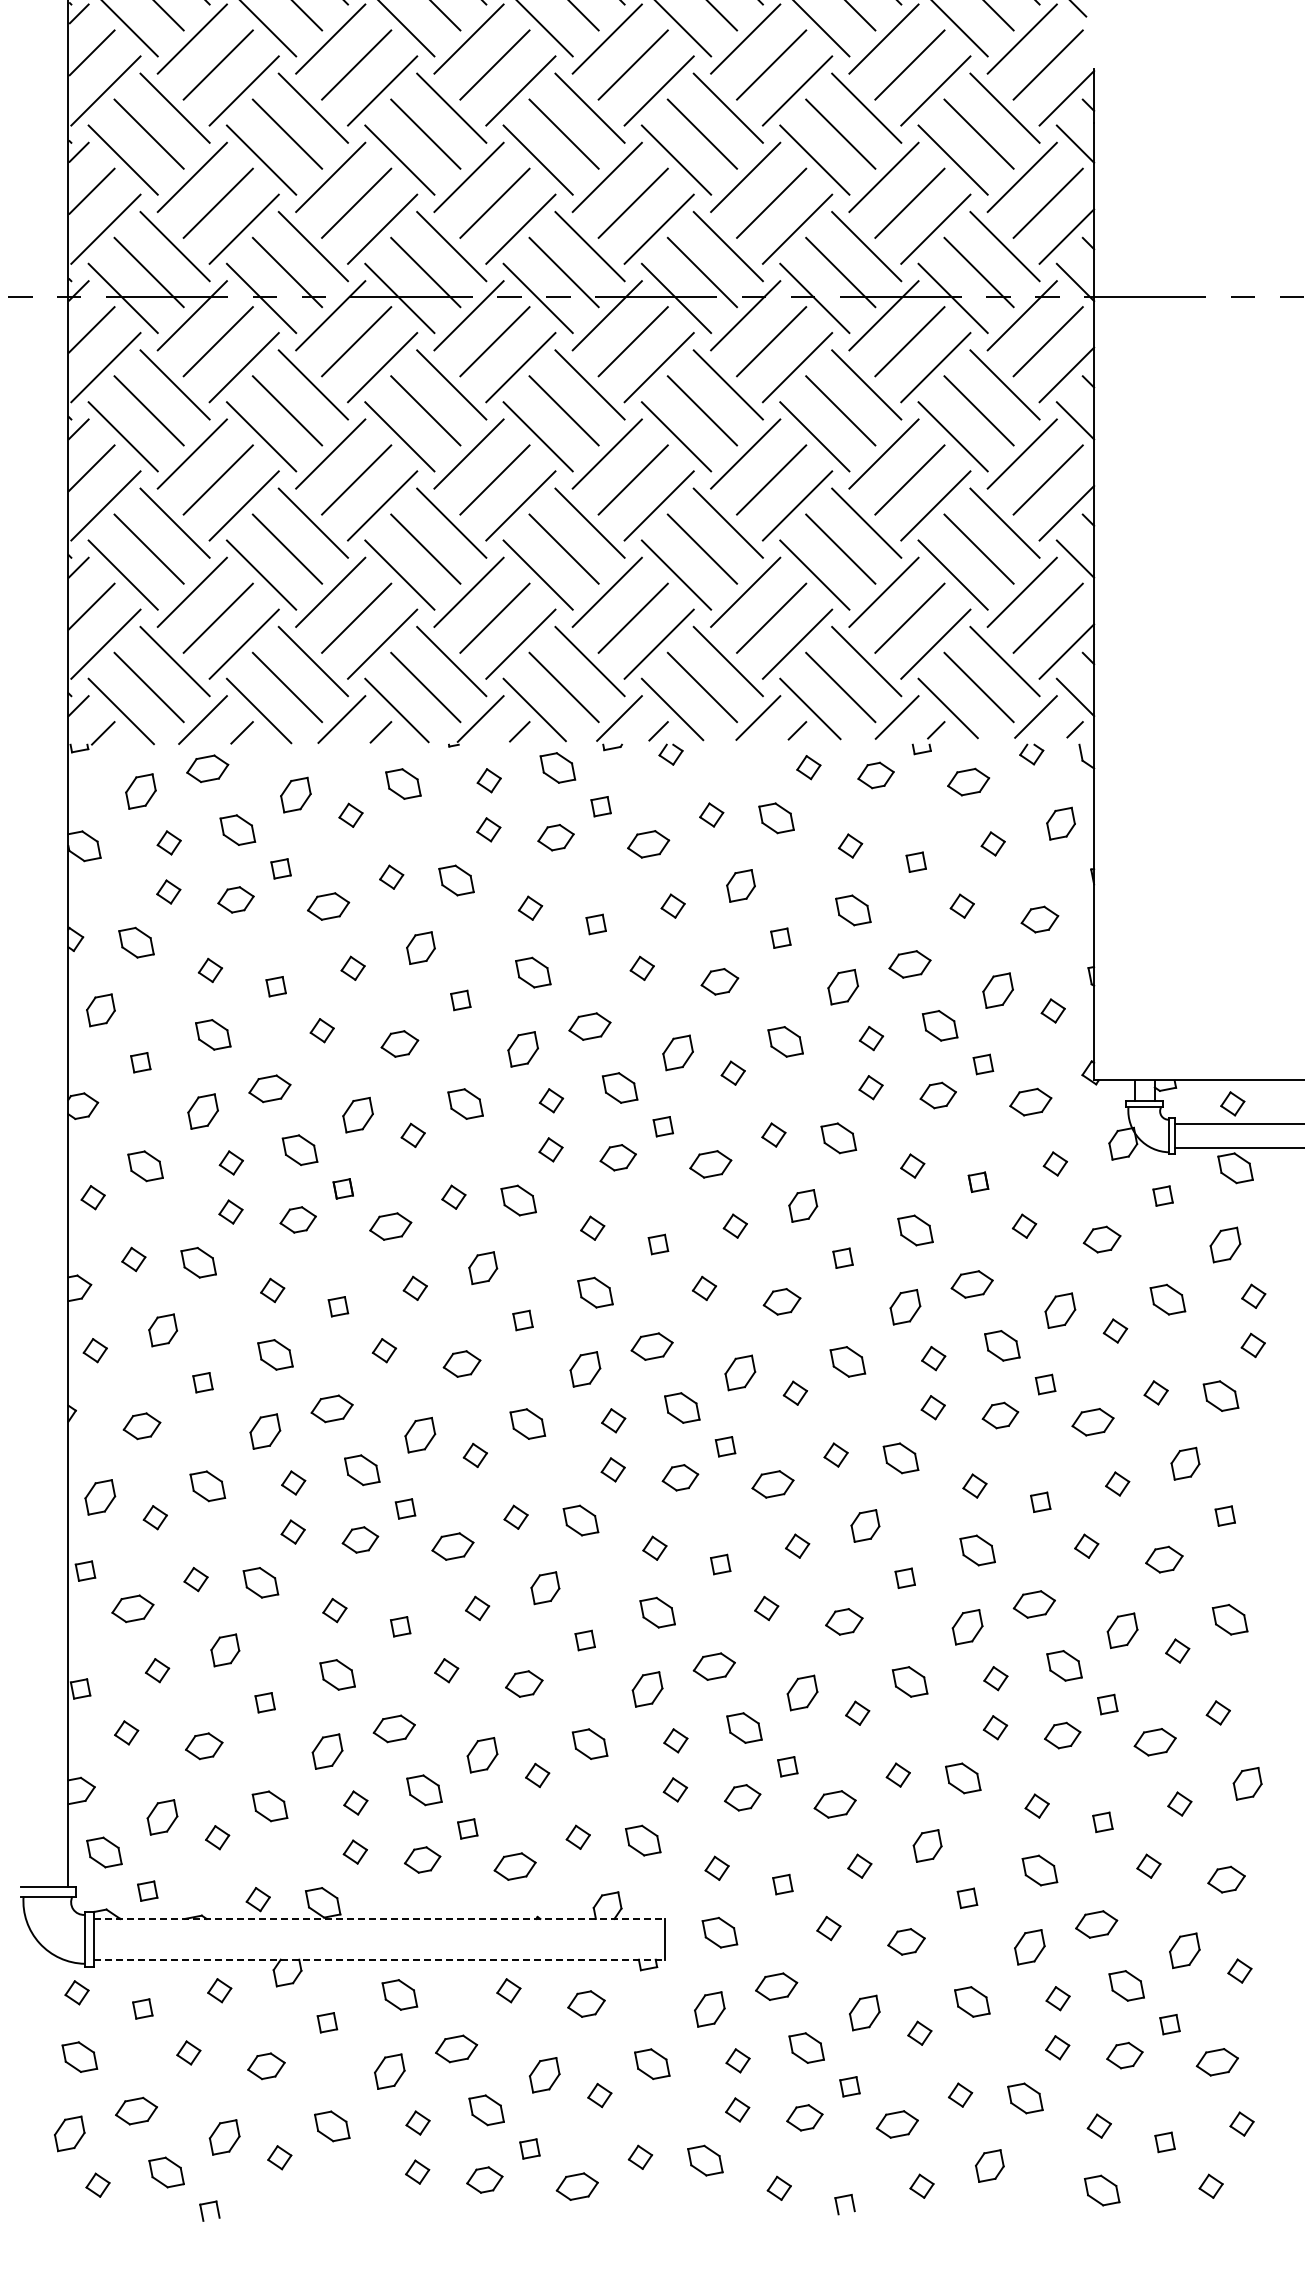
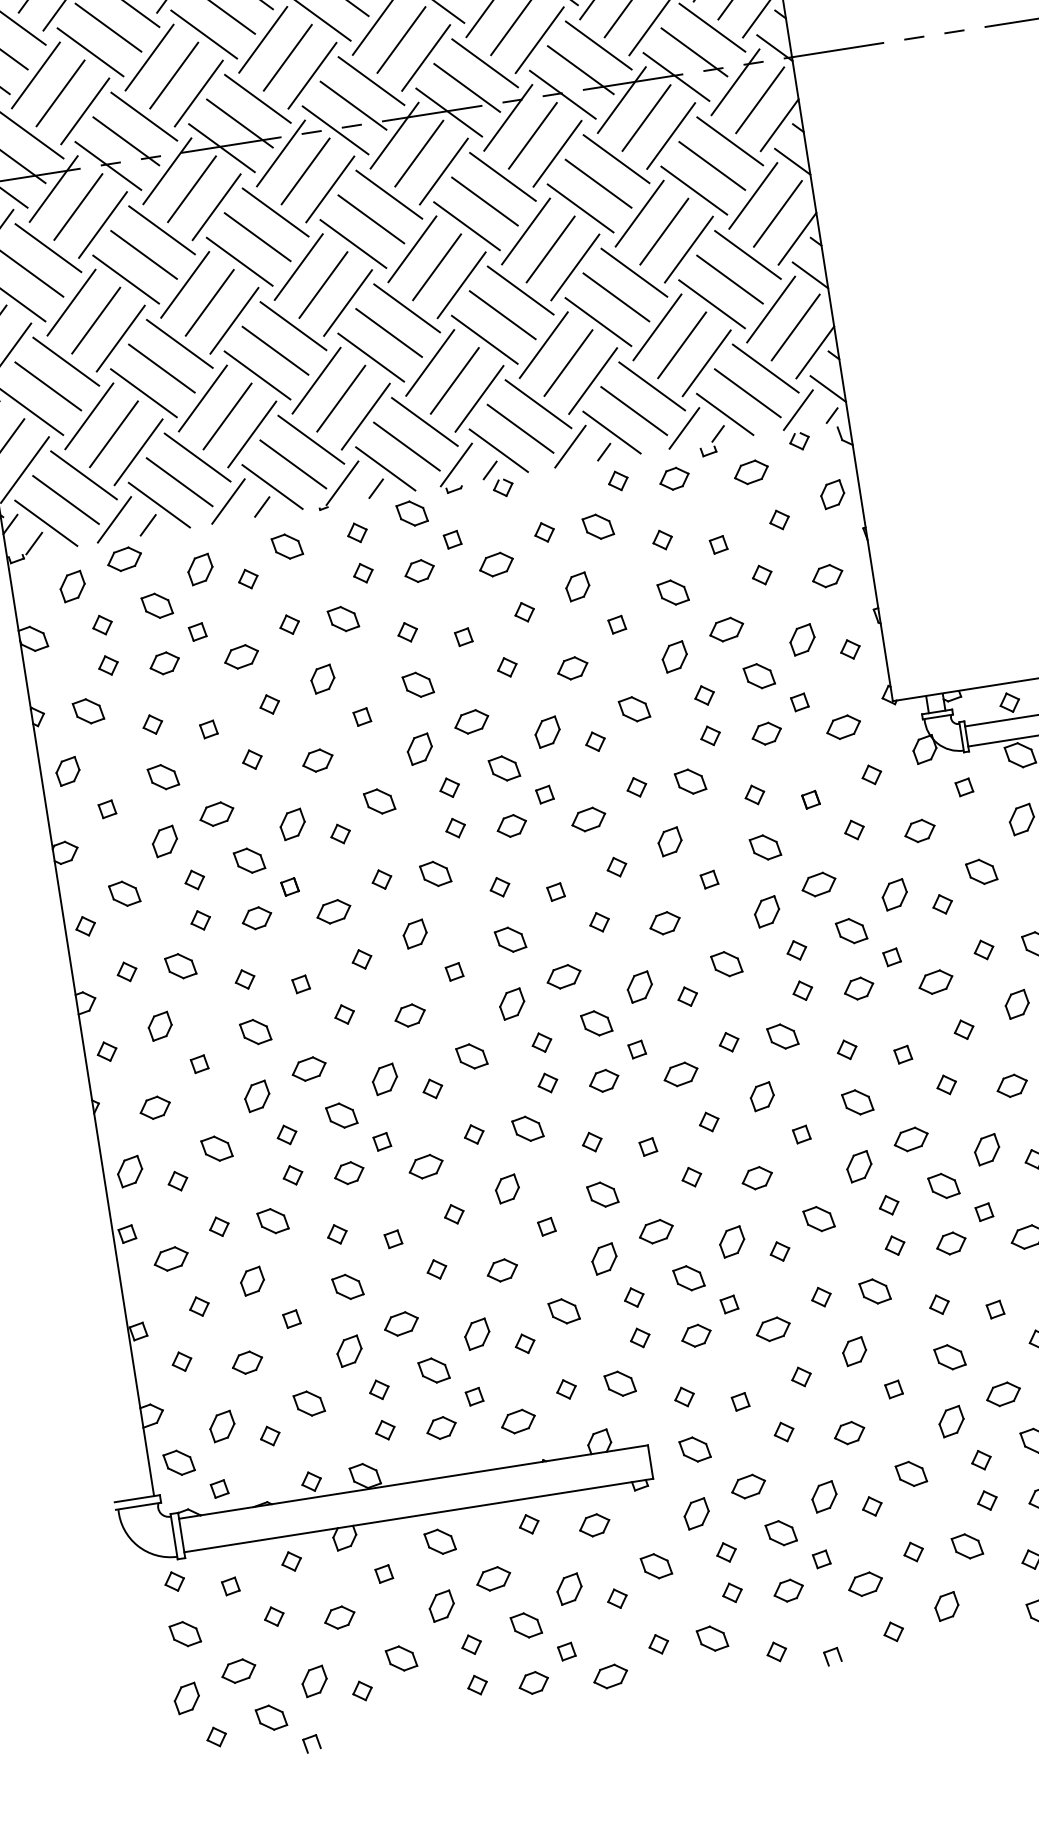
line: (379, 1918) -> (413, 1481), dashed -> solid
line: (379, 1959) -> (418, 1515), dashed -> solid

